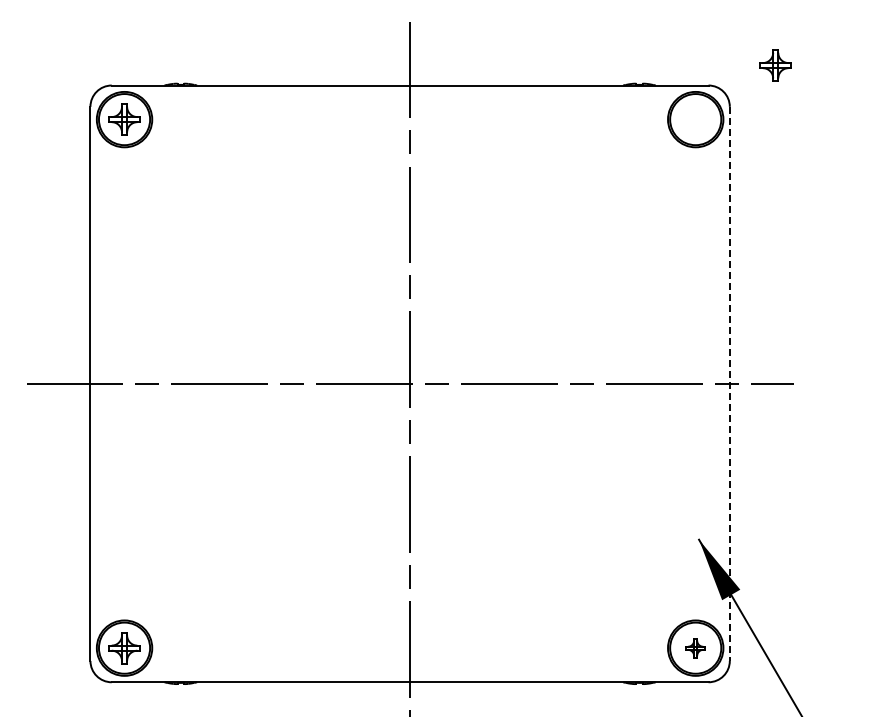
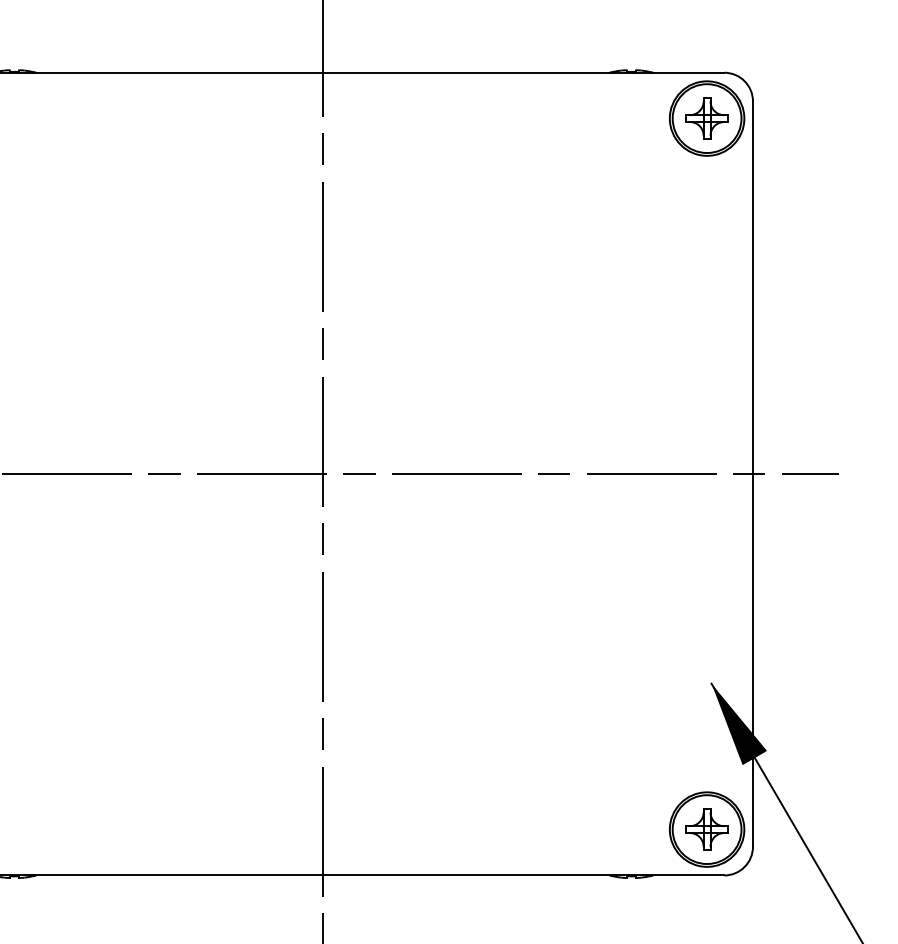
part: (775, 65) -> (706, 118), moved
line: (729, 384) -> (752, 474), dashed -> solid
part: (695, 648) -> (706, 830), size x1.67

